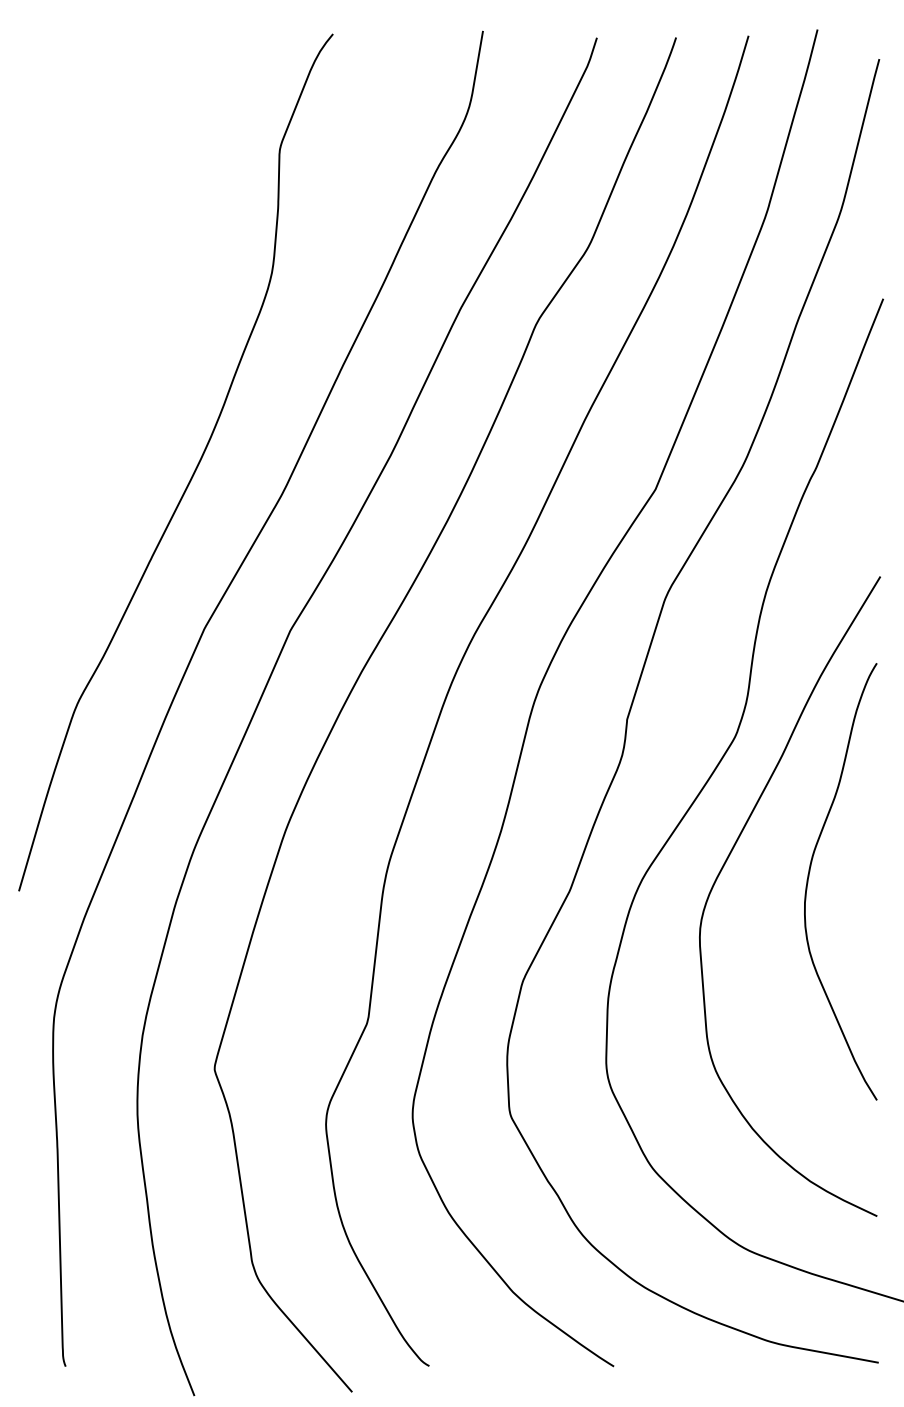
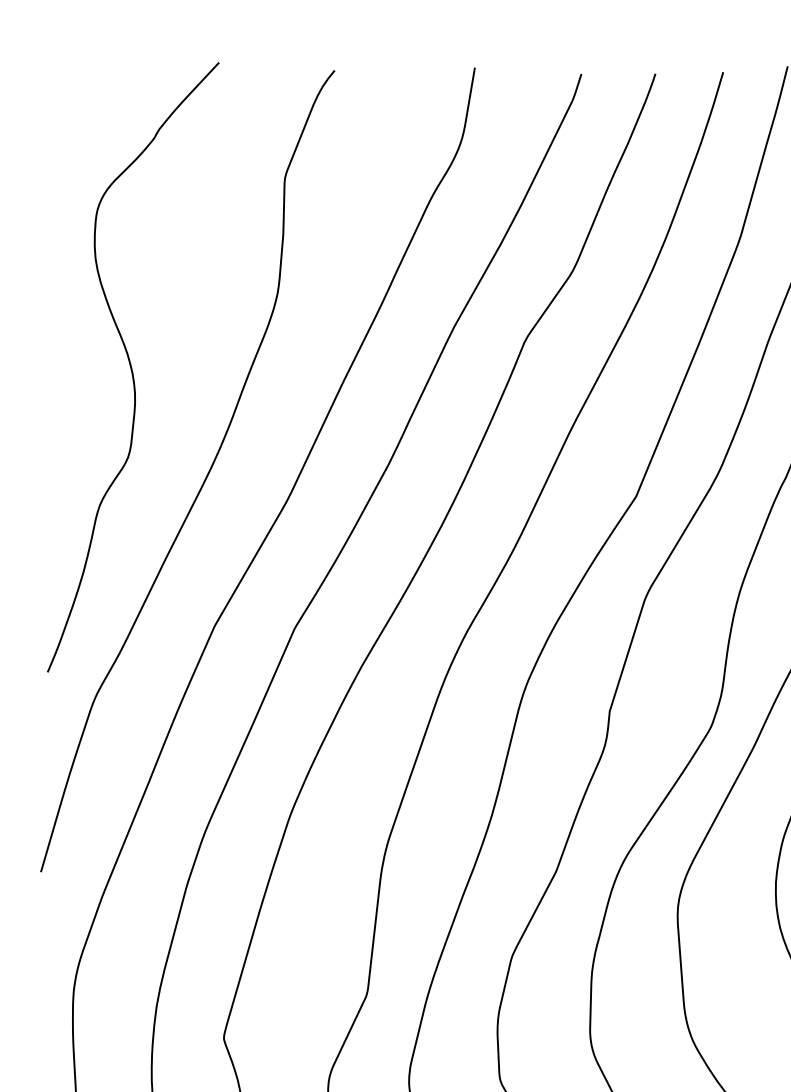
curve: (116, 351) -> (132, 367), added

